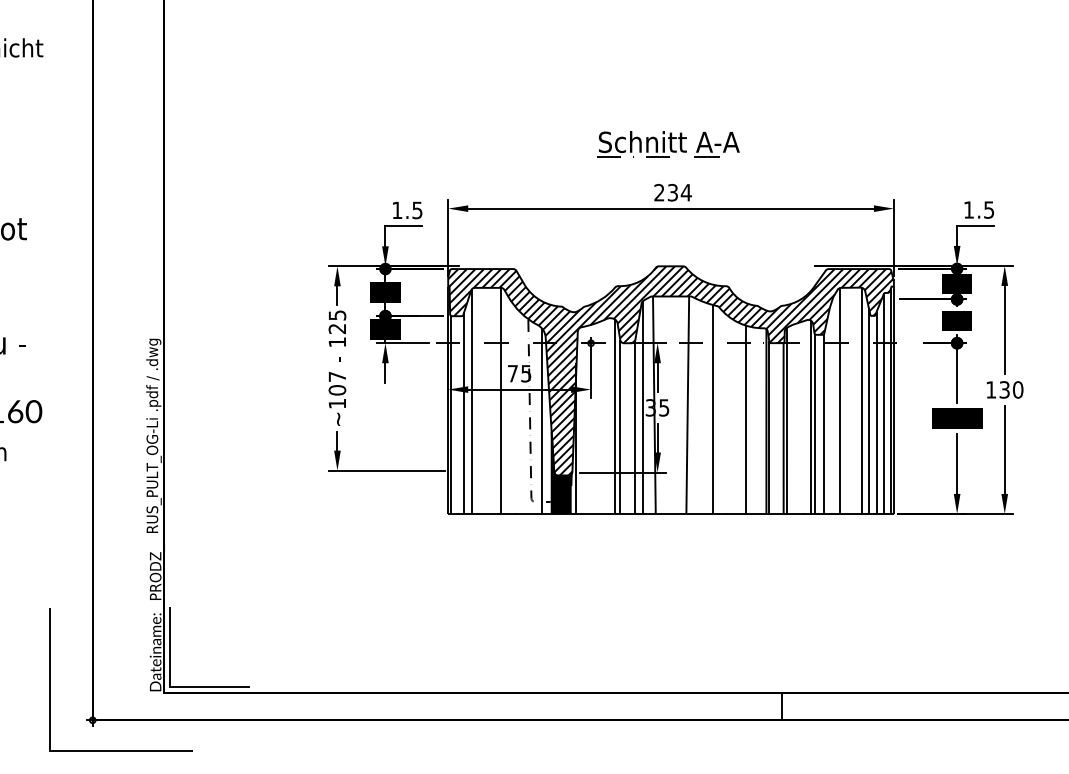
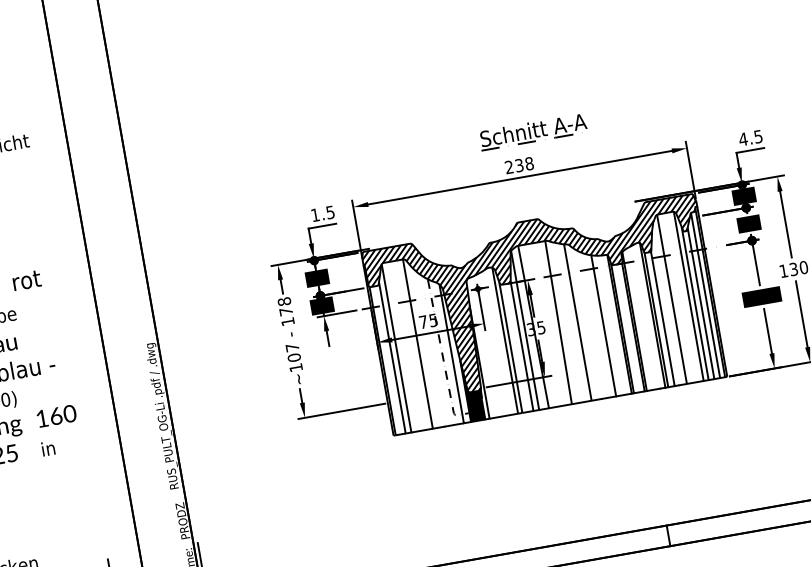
part: (668, 144) -> (533, 132), moved
text: (685, 192) -> (528, 163), 234 -> 238
text: (968, 209) -> (742, 139), 1.5 -> 4.5
text: (337, 321) -> (285, 306), 125 -> 178

